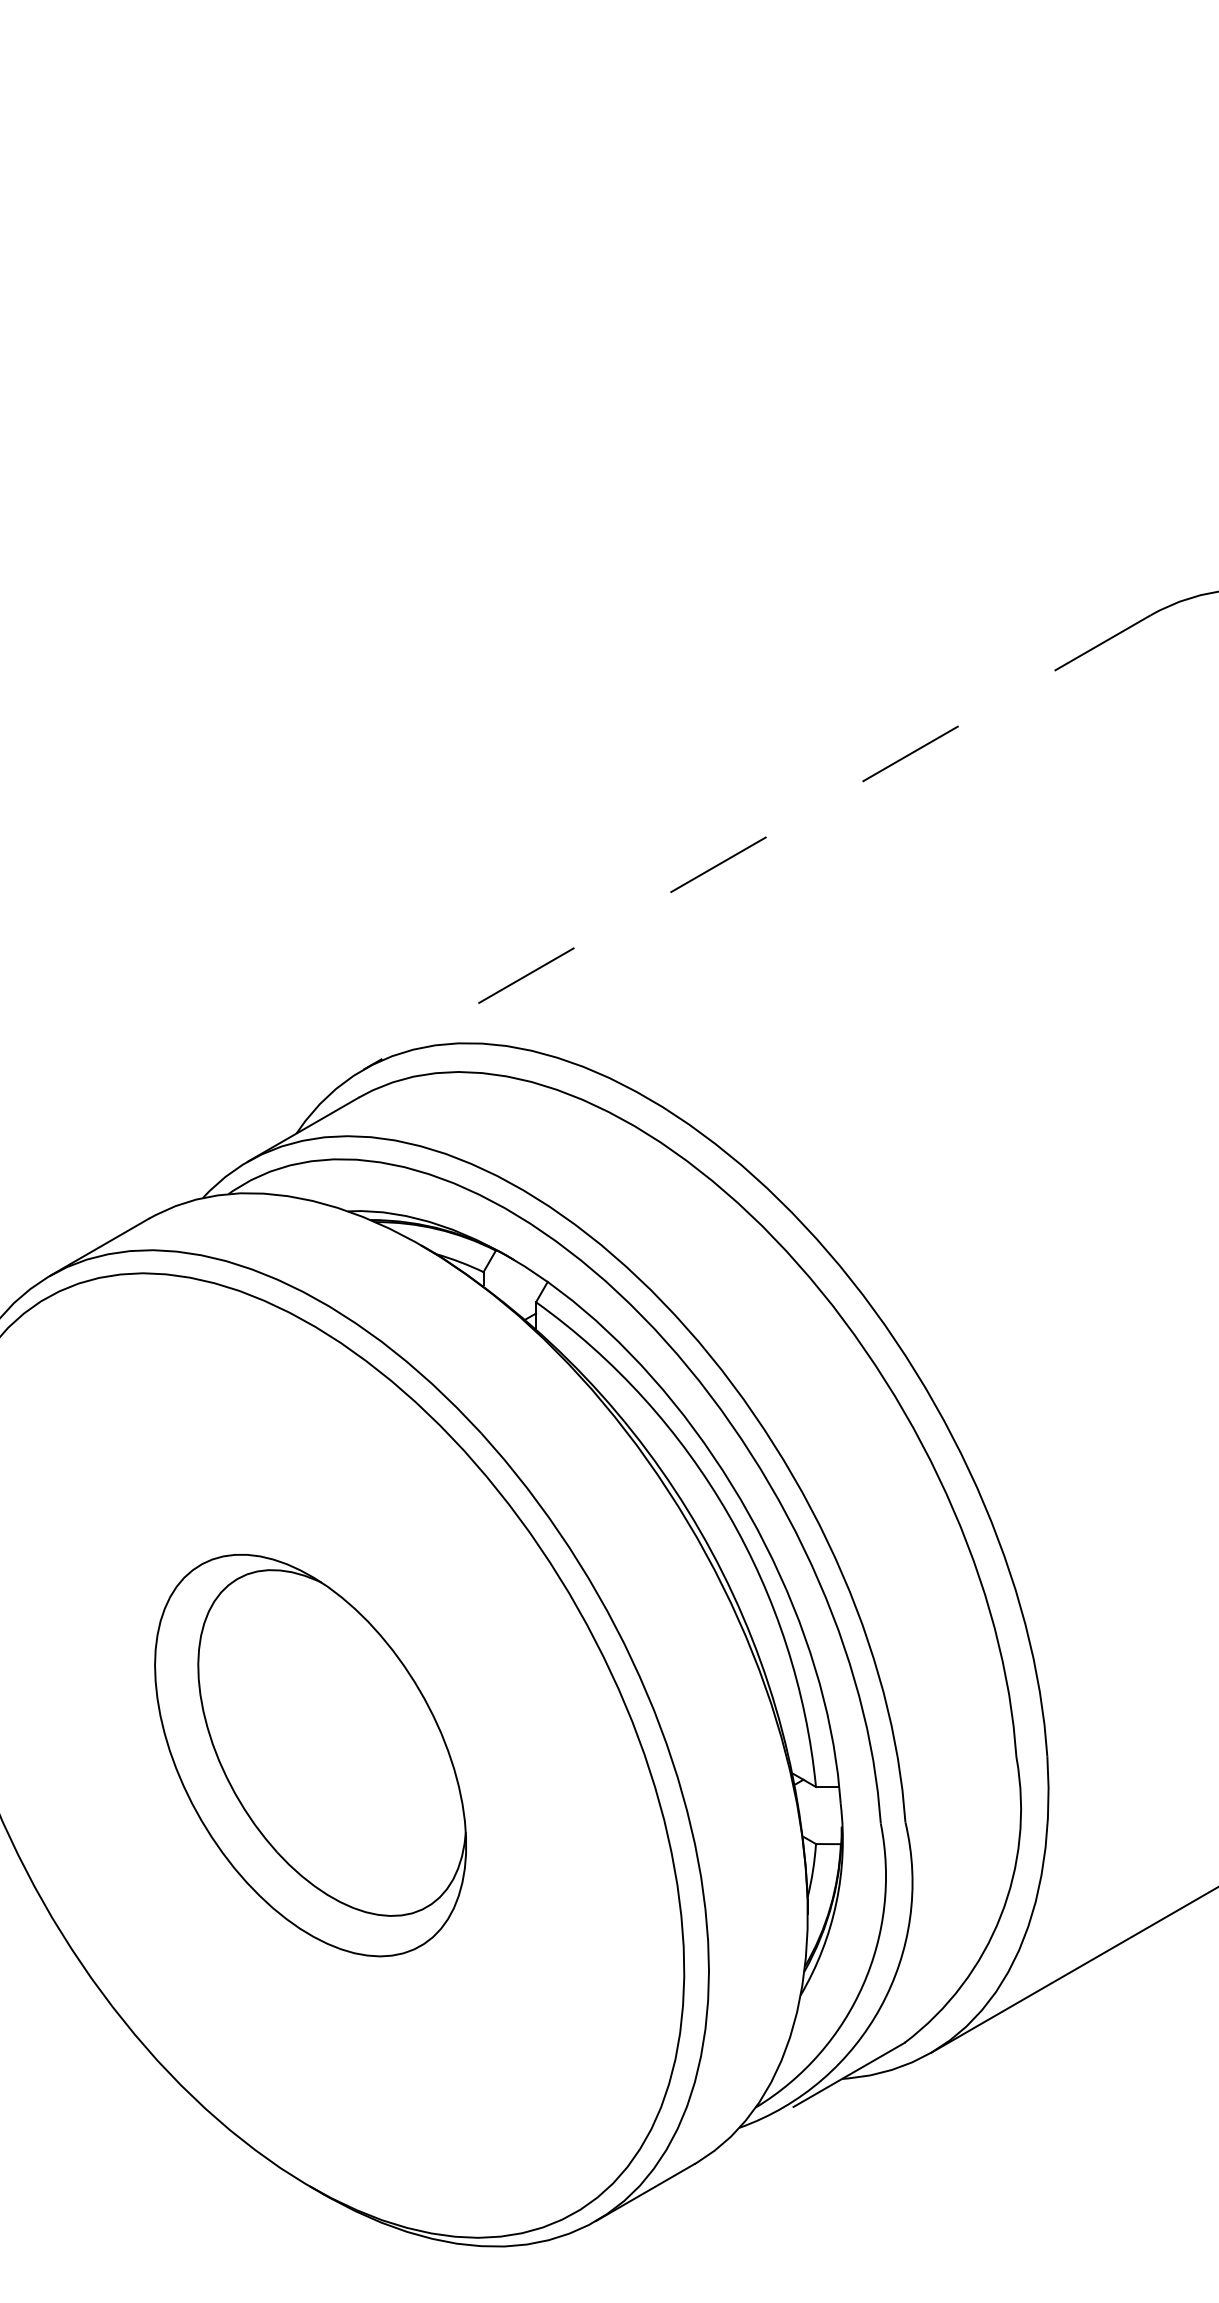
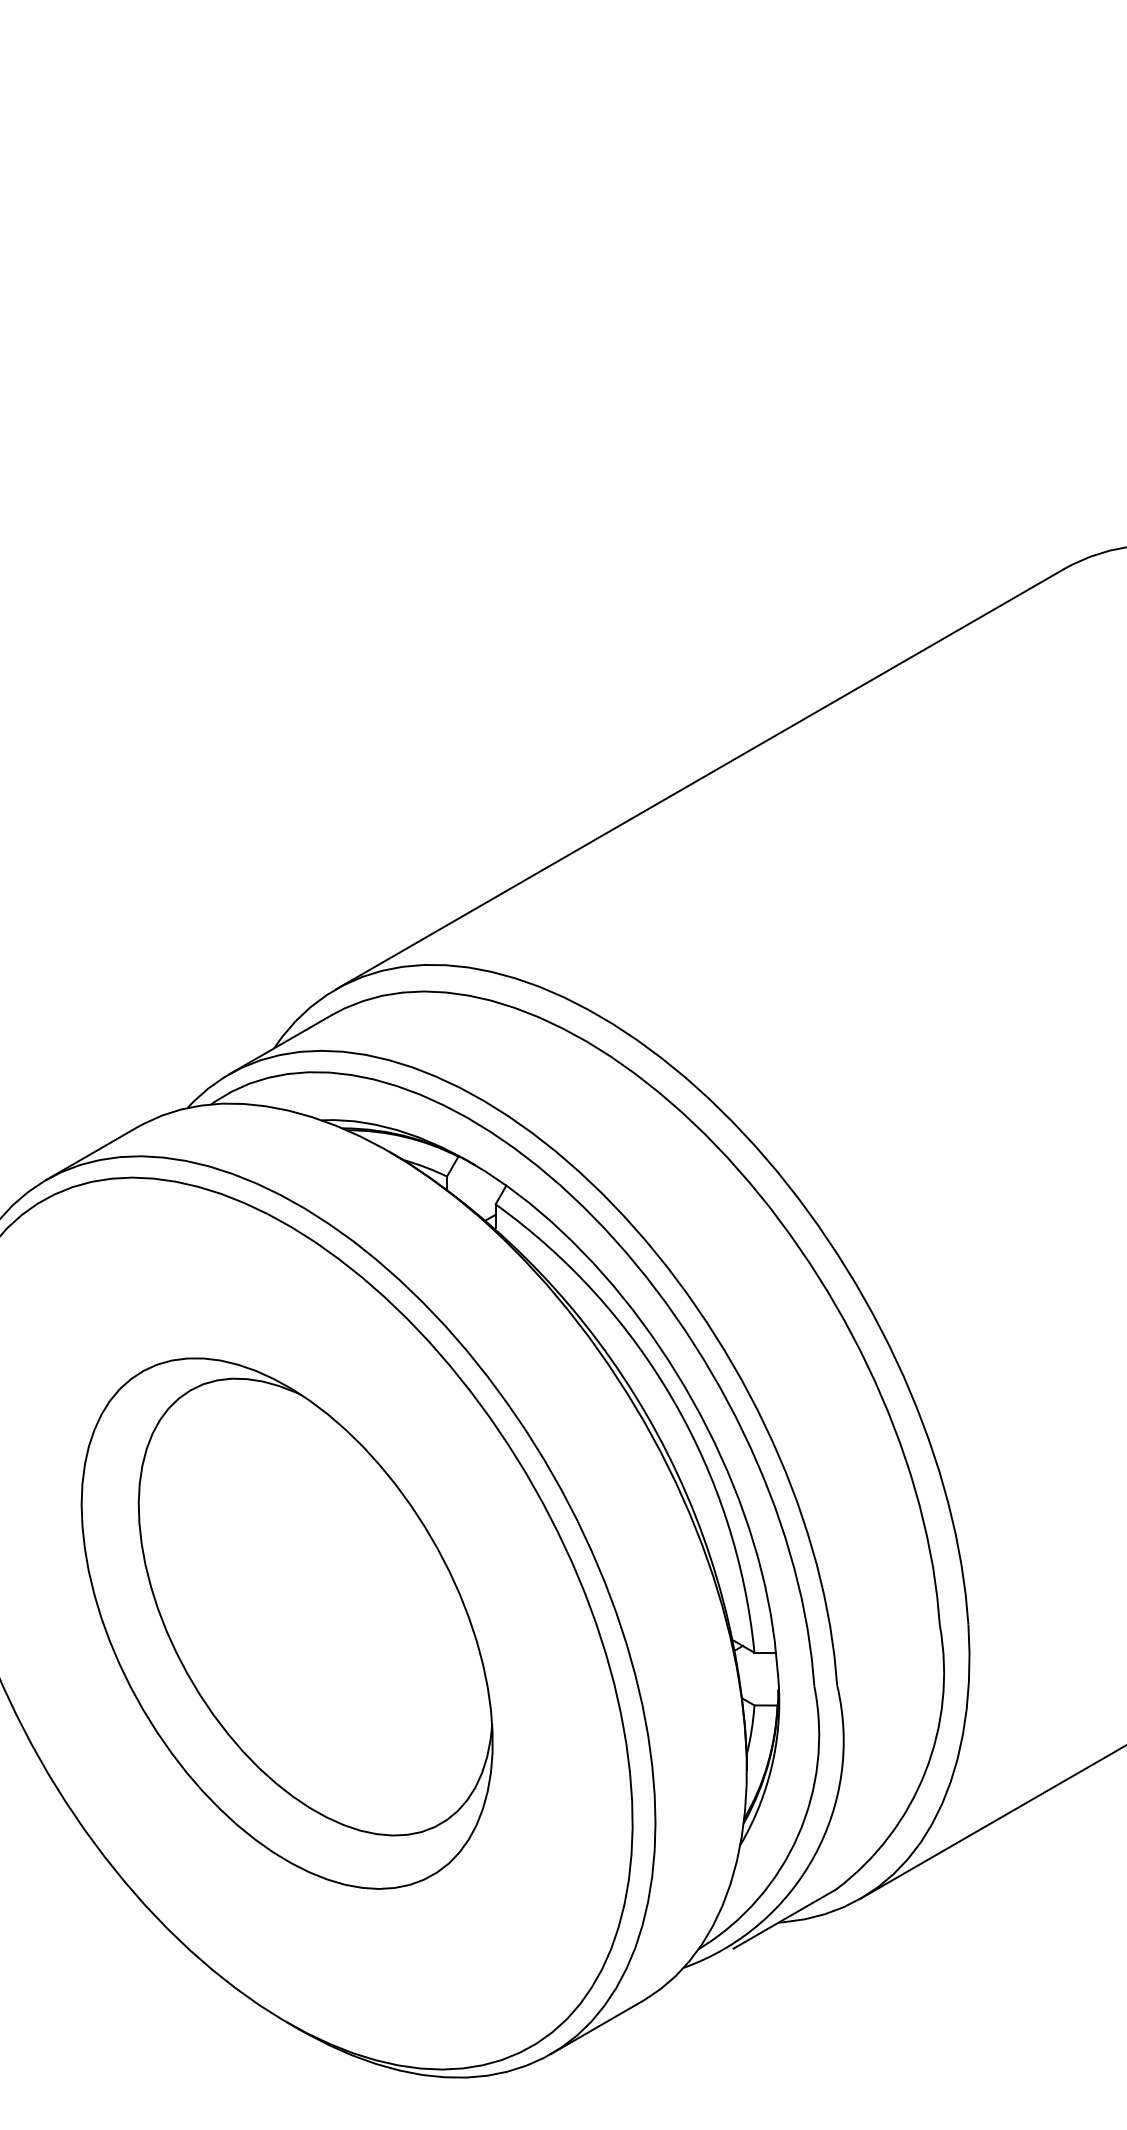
line: (756, 842) -> (699, 779), dashed -> solid
part: (309, 1755) -> (286, 1623), size x1.43

